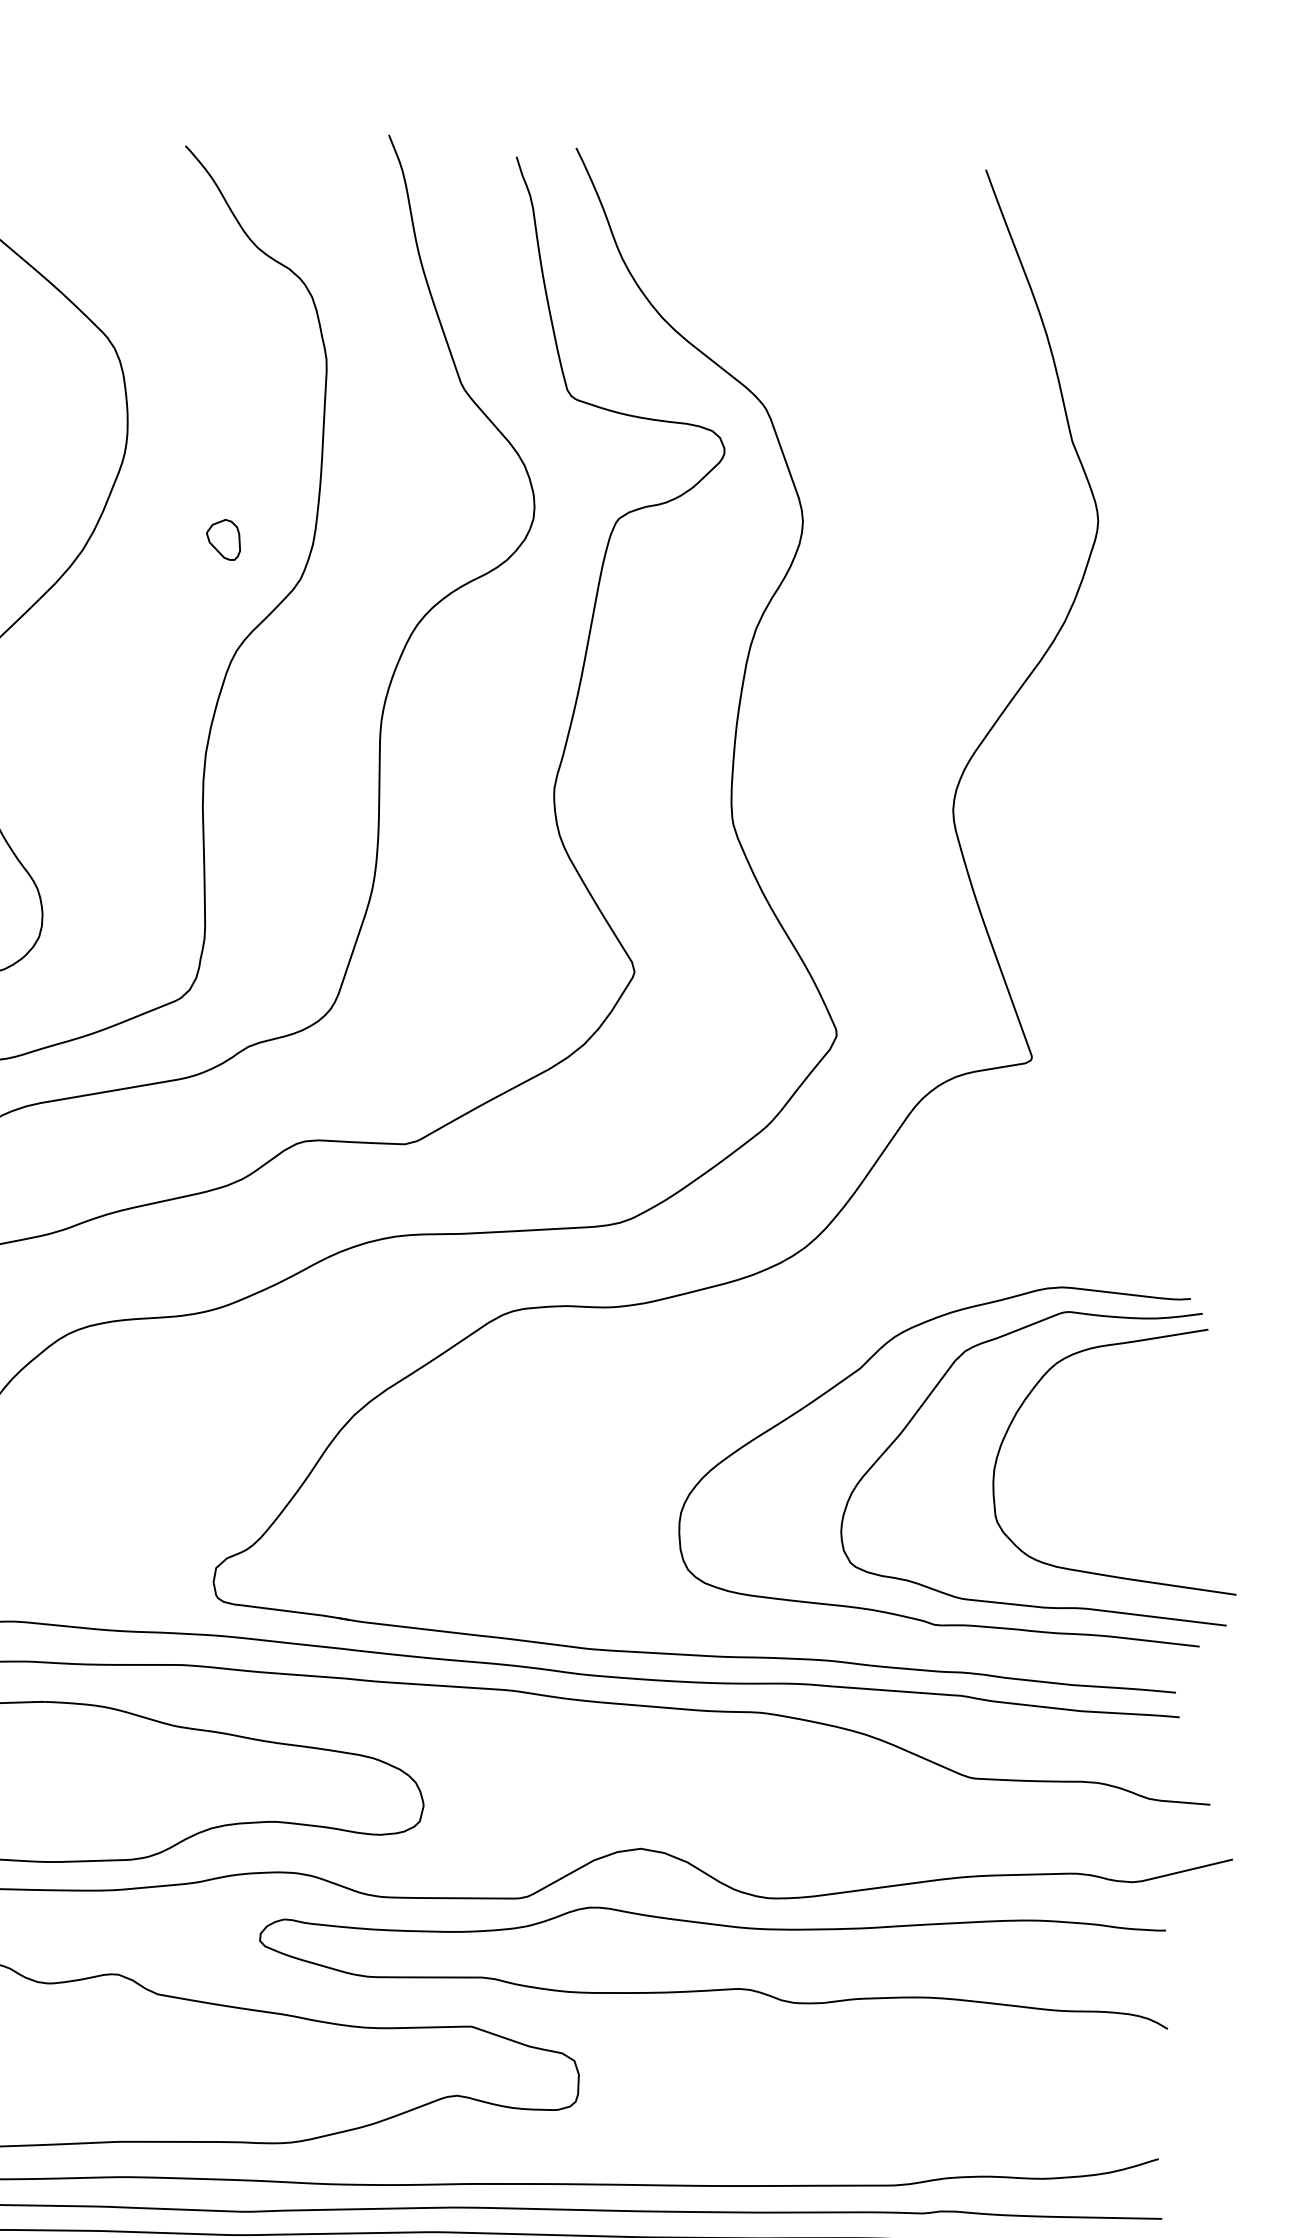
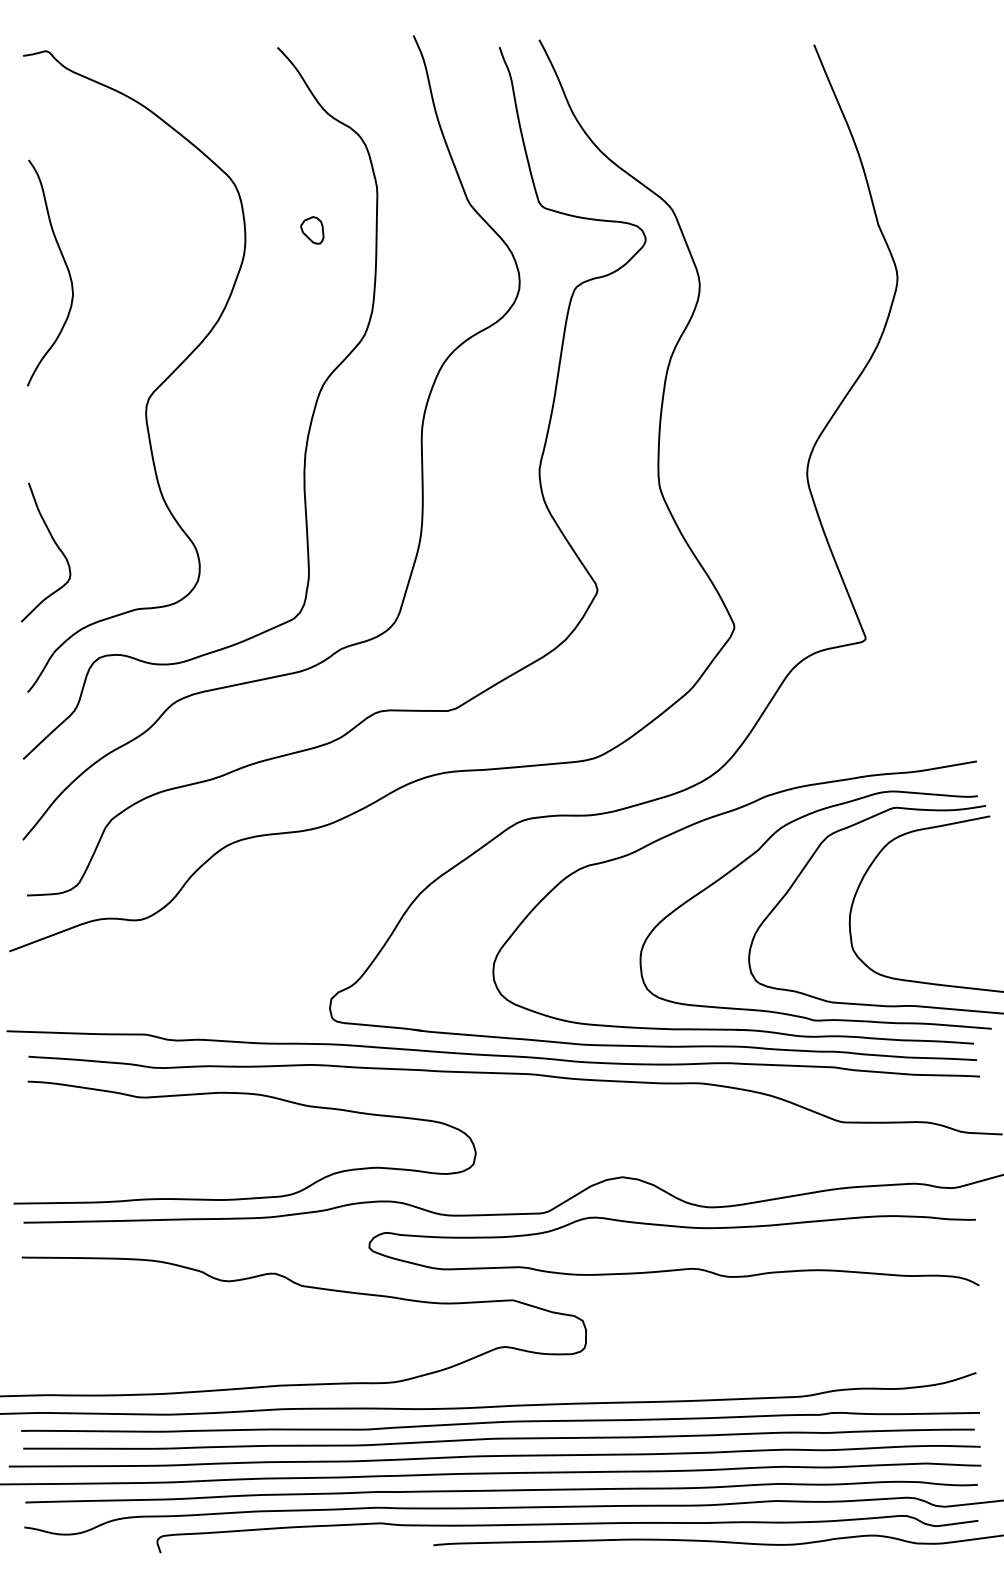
part: (223, 539) -> (312, 230), moved
part: (785, 1321) -> (706, 820), added

